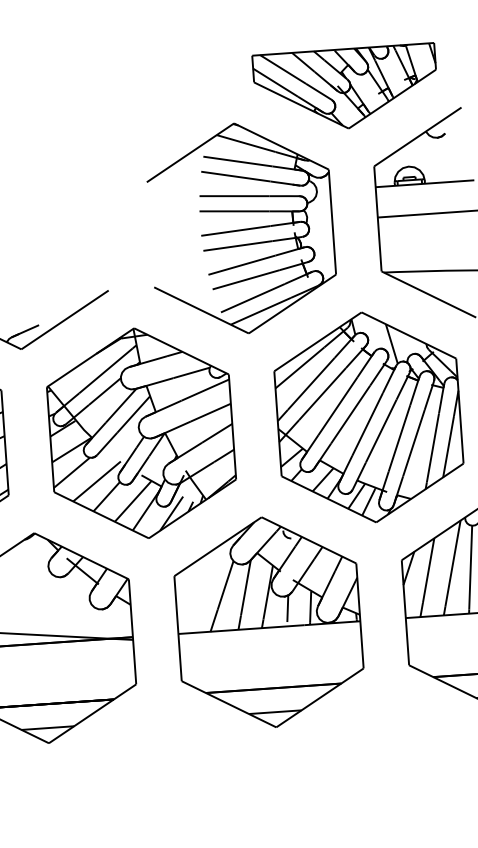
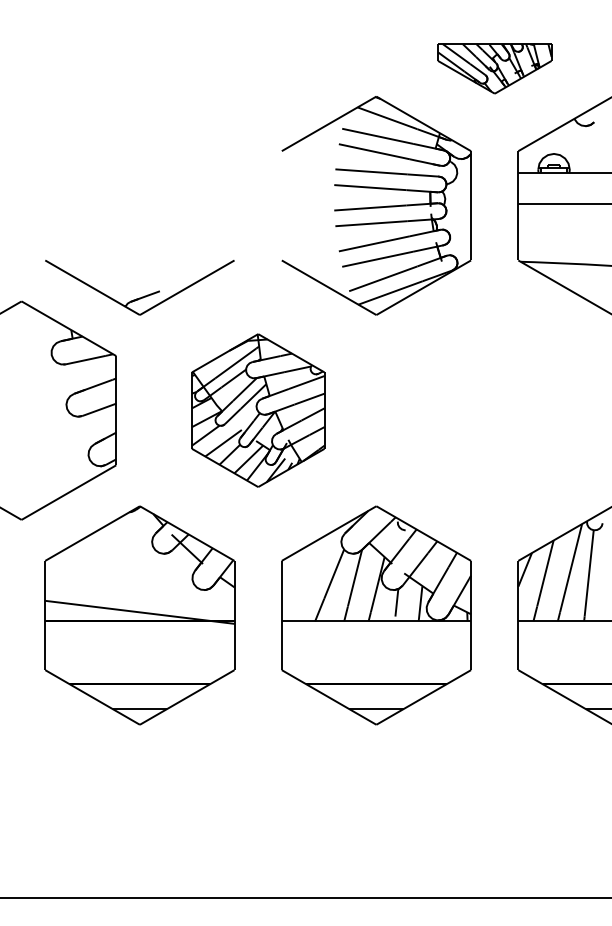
part: (345, 88) -> (494, 68), size x0.6
part: (368, 417) -> (494, 410), removed
part: (141, 433) -> (258, 410), size x0.7

